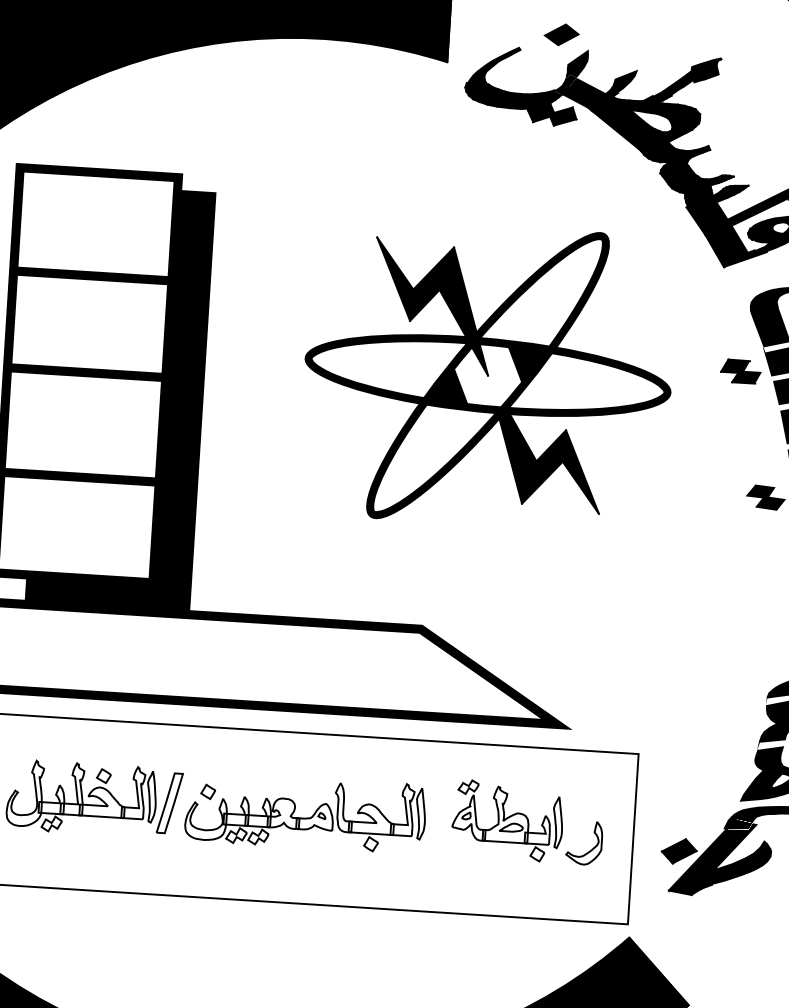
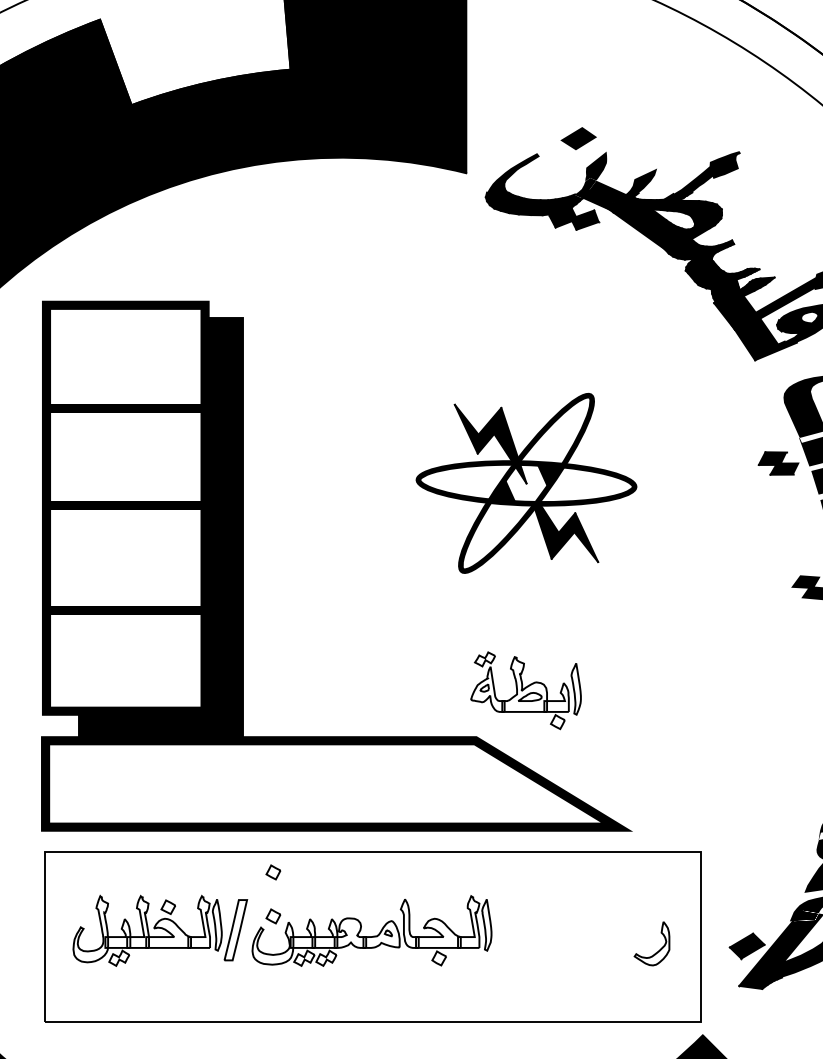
part: (487, 375) -> (526, 483), size x0.6
part: (211, 748) -> (273, 872), added
part: (507, 820) -> (525, 690), moved

